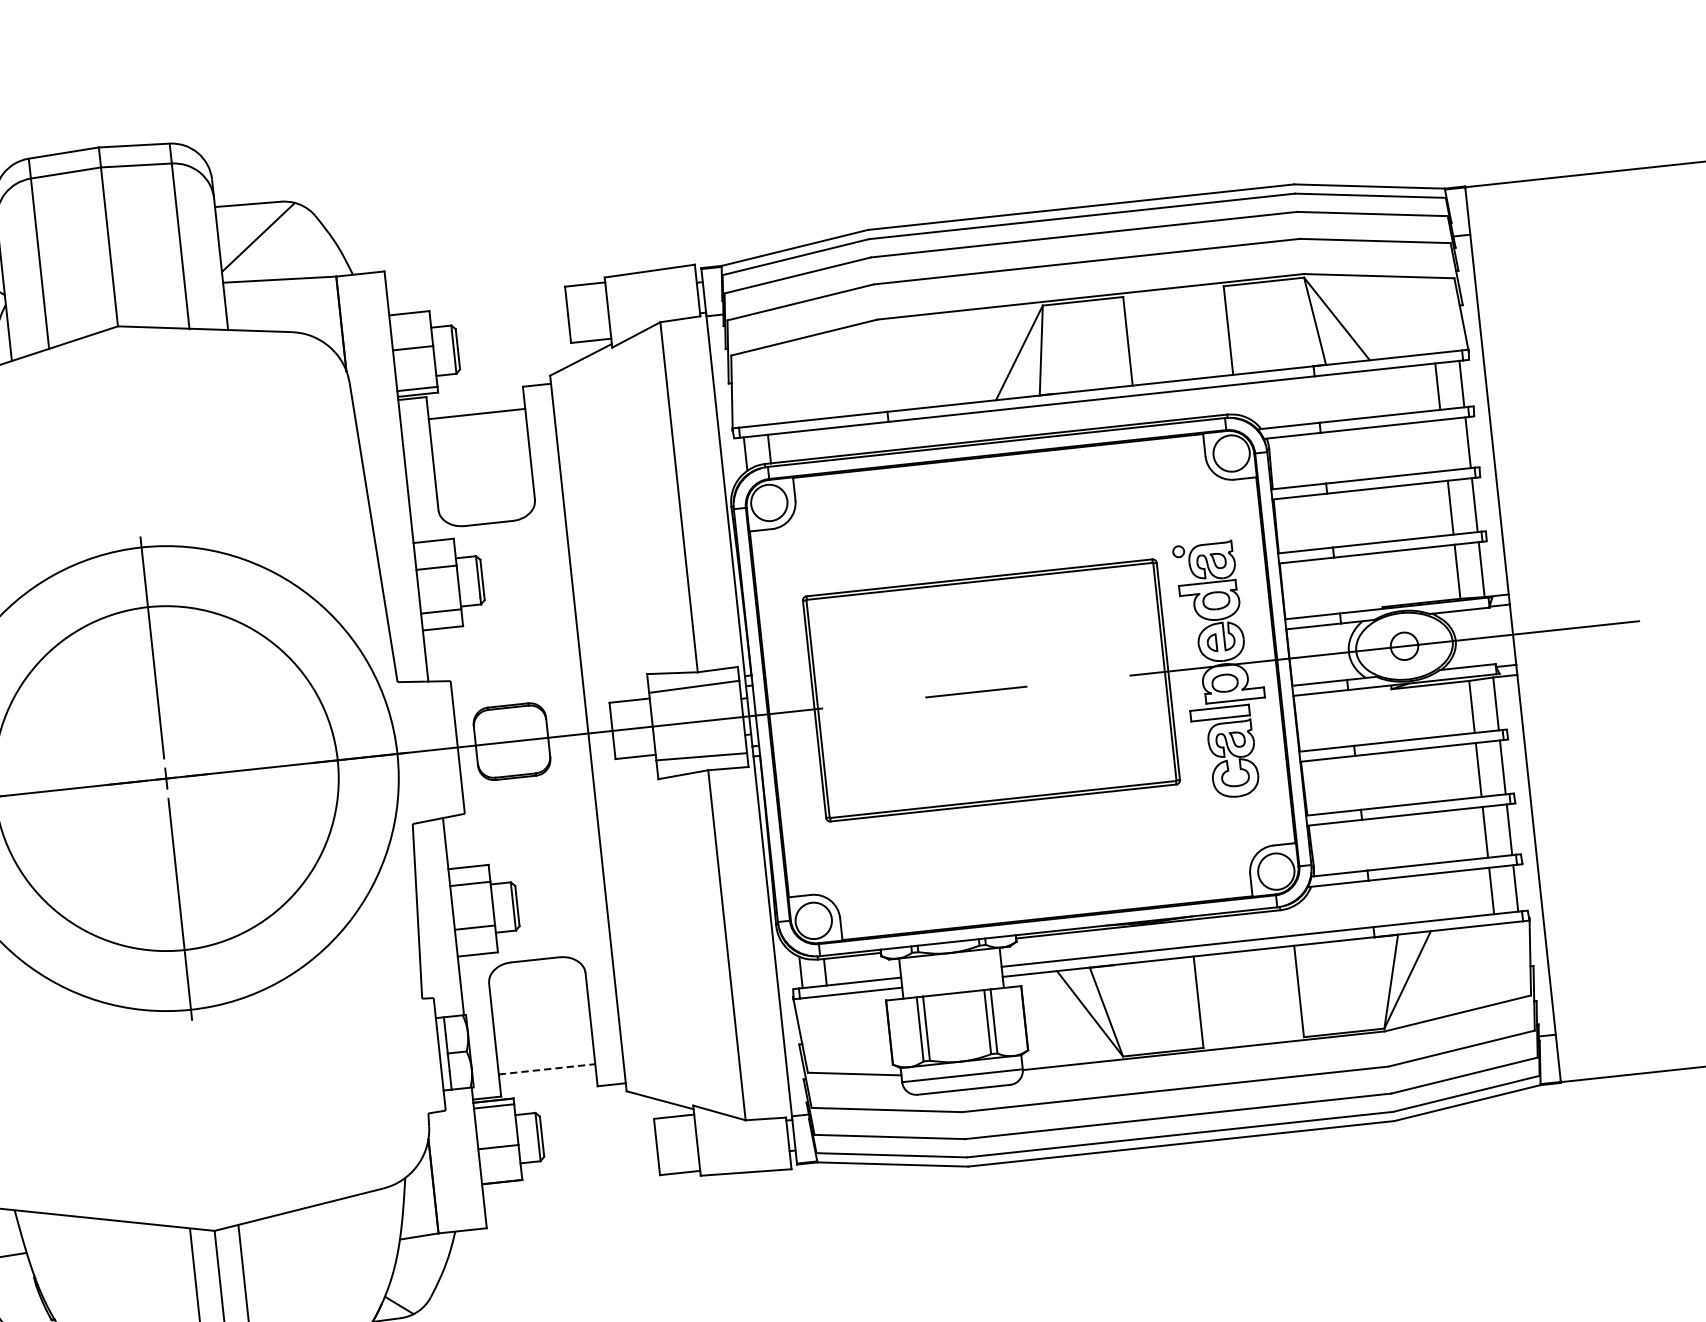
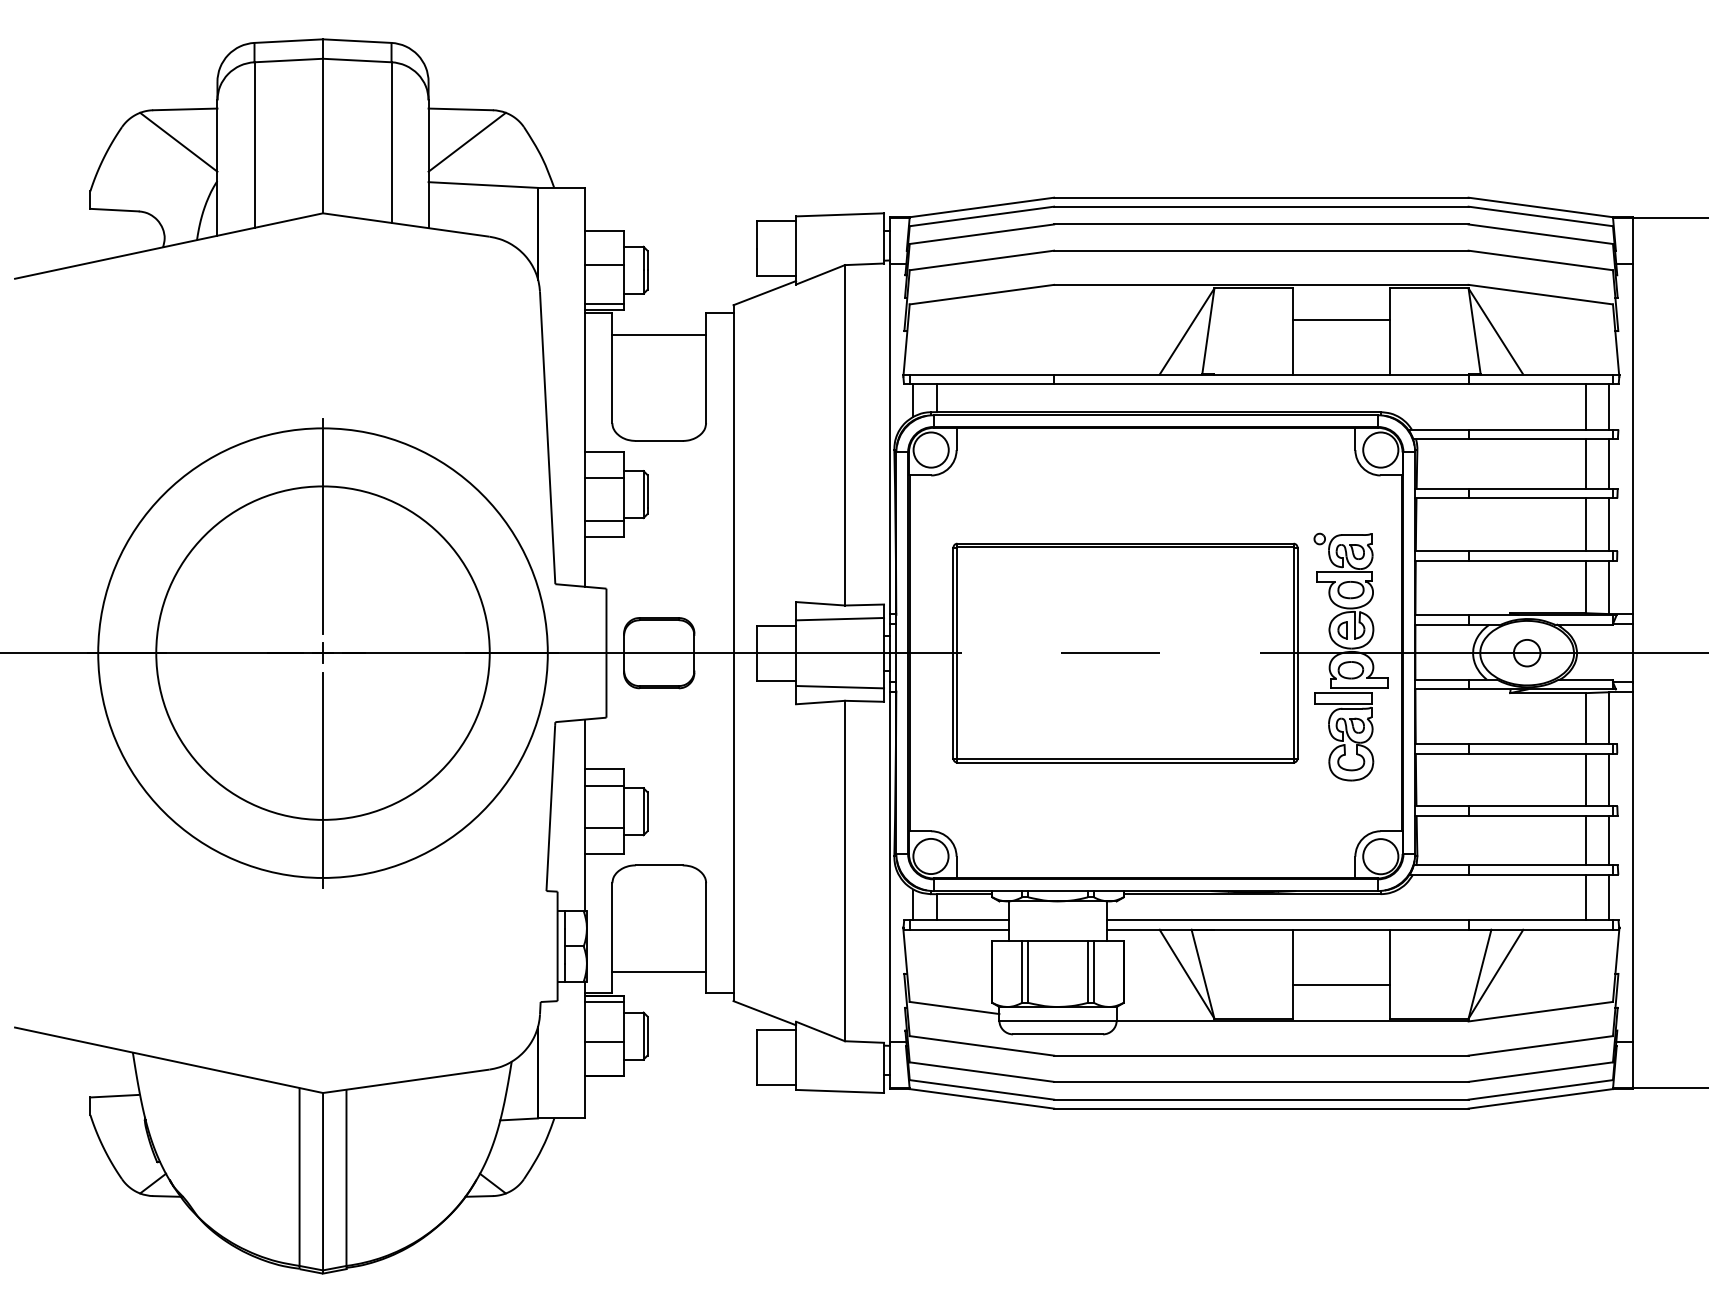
line: (1176, 323) -> (1341, 319), added
line: (1443, 444) -> (1585, 463), added
line: (1249, 1007) -> (1341, 984), added
line: (547, 1068) -> (659, 971), dashed -> solid

